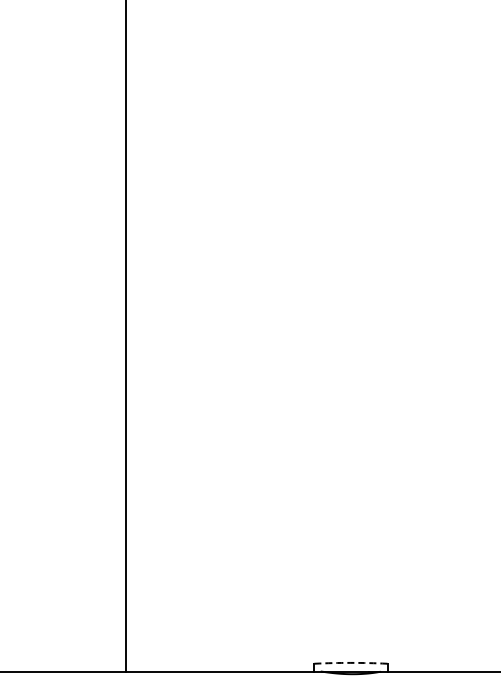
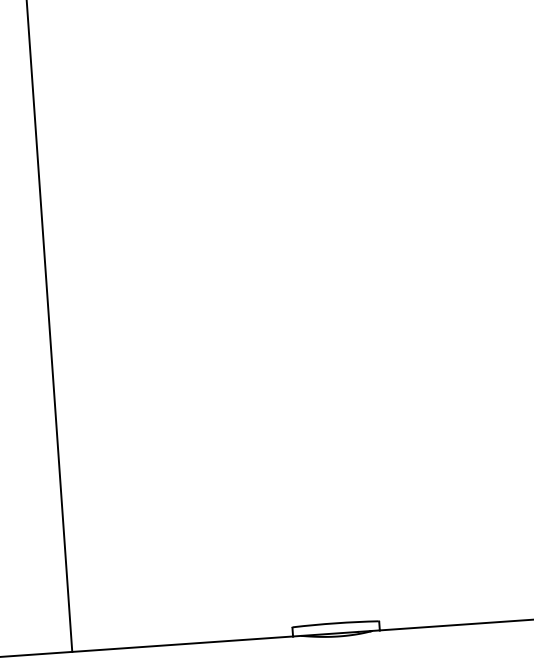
arc: (350, 662) -> (335, 622), dashed -> solid

